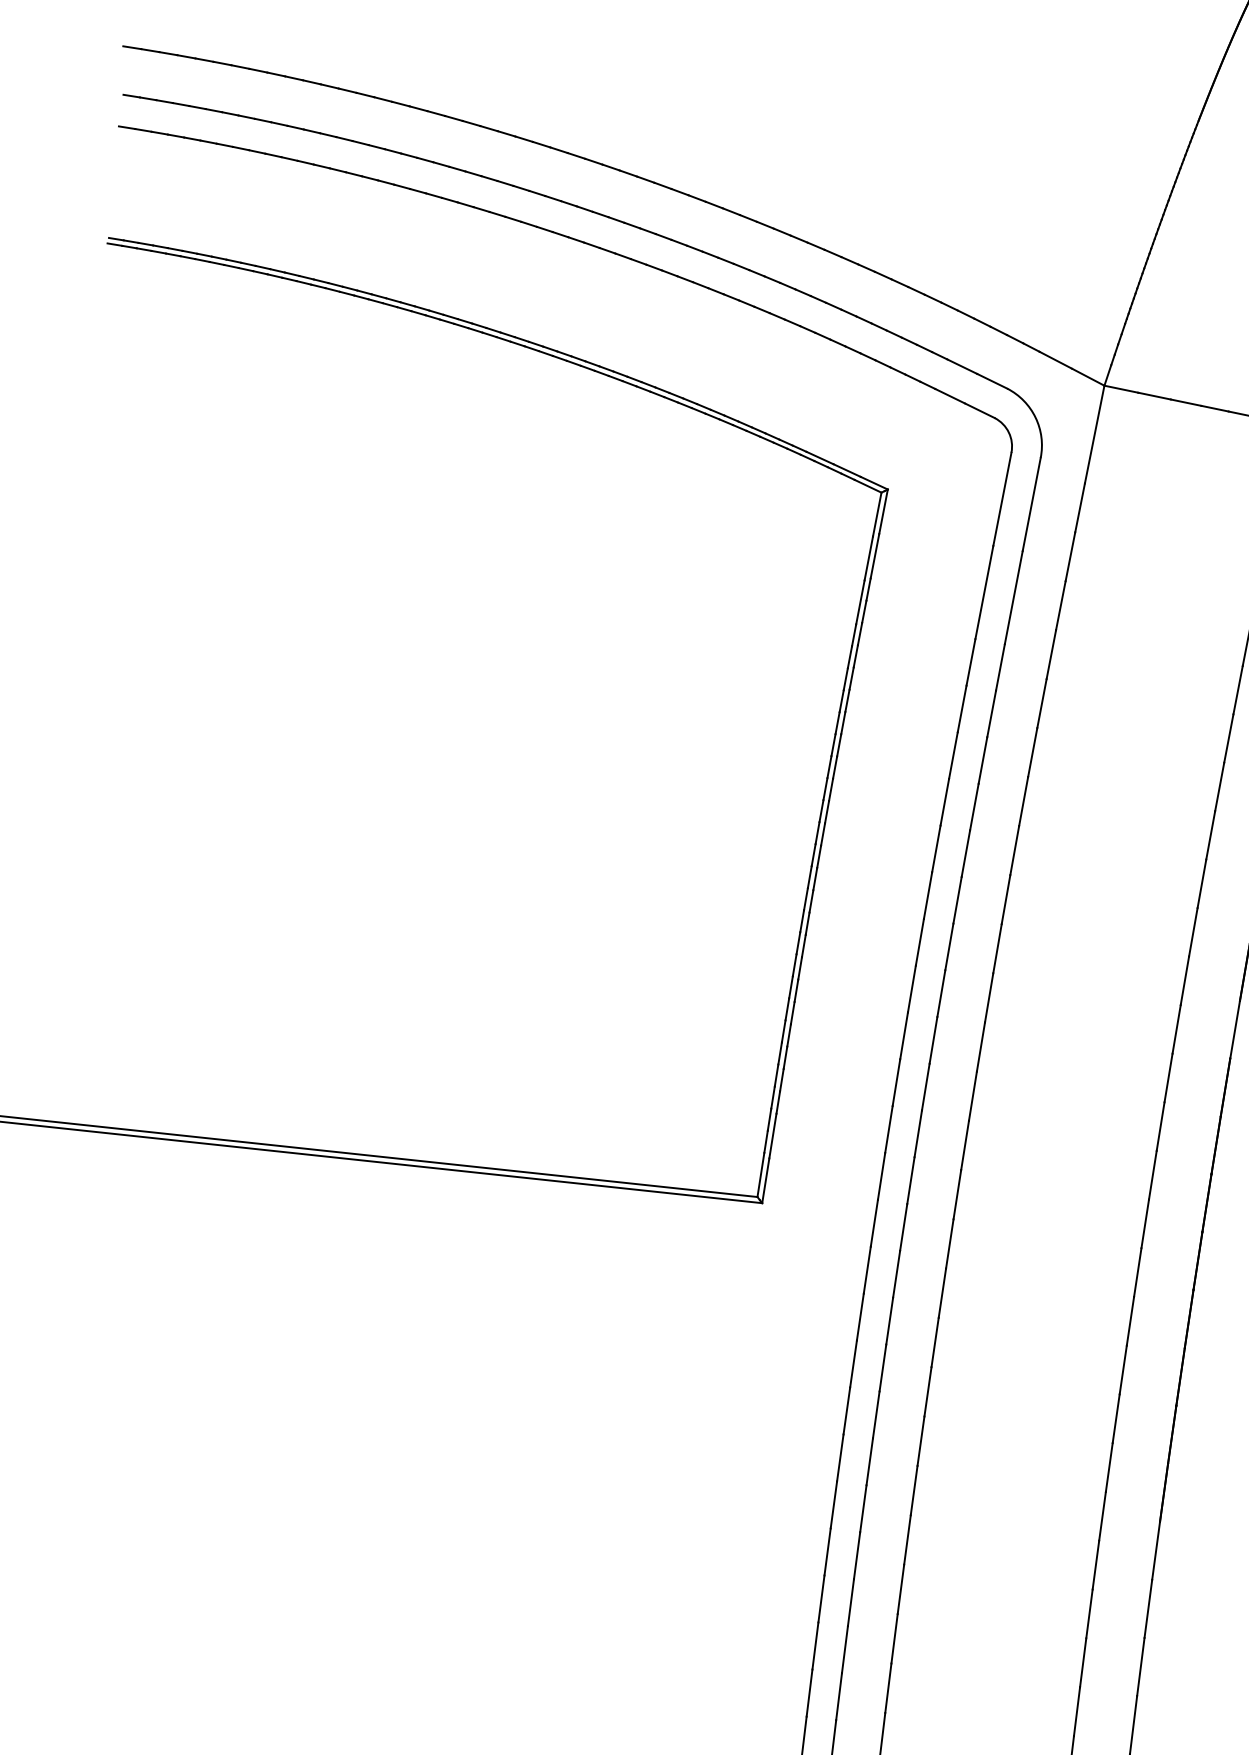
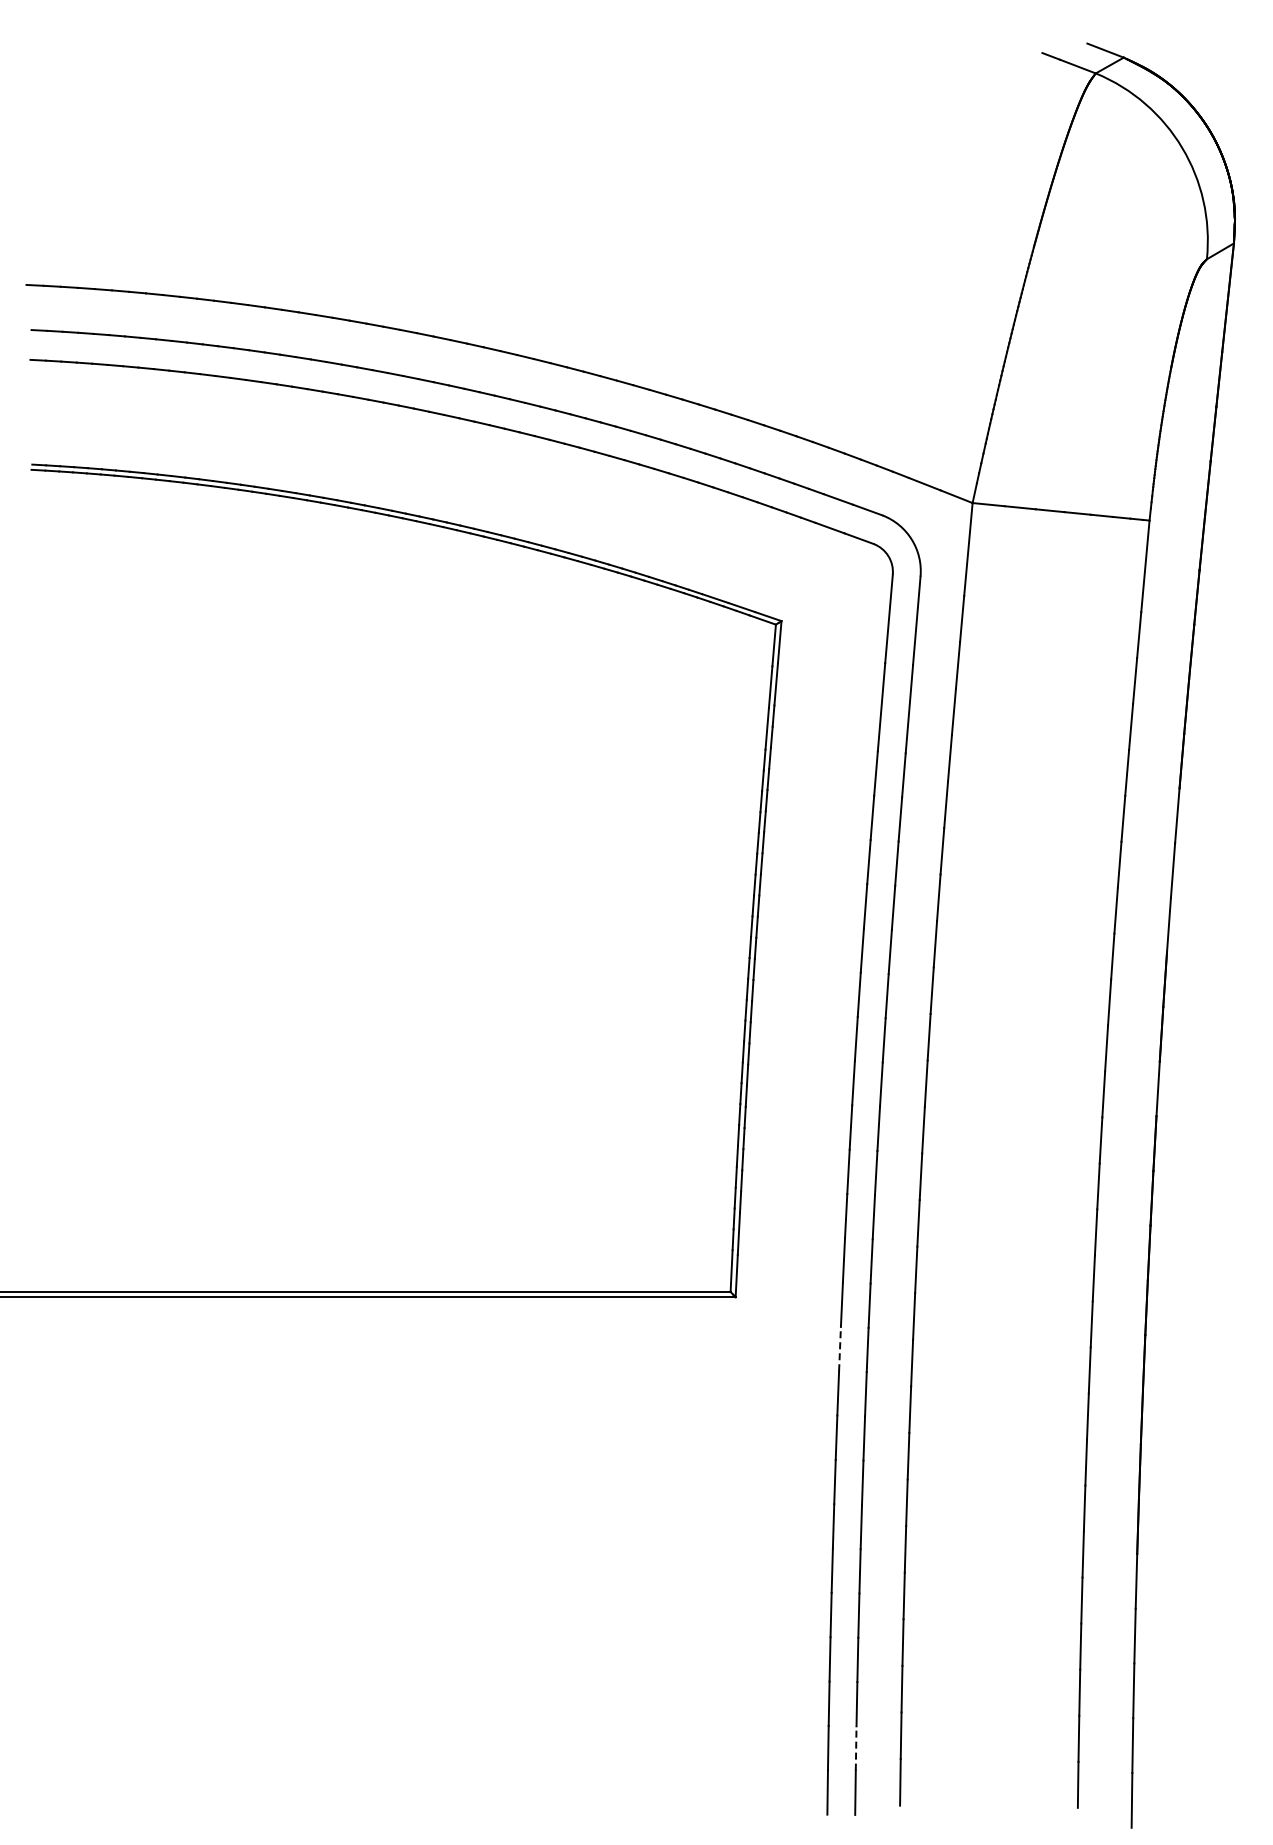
line: (867, 1269) -> (840, 1348), solid -> dashed
line: (839, 1695) -> (856, 1747), solid -> dashed

